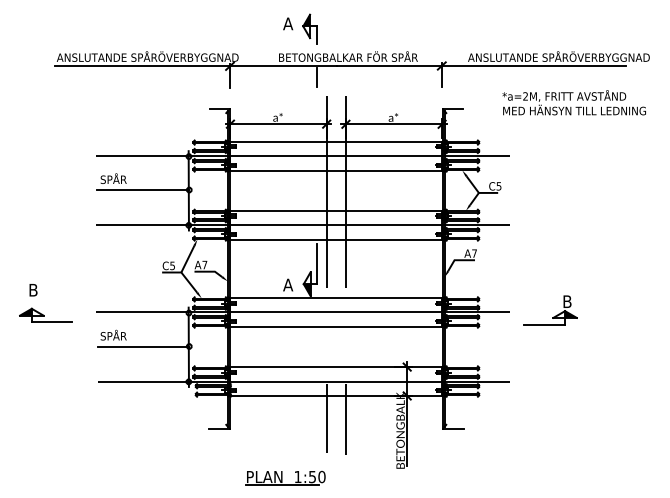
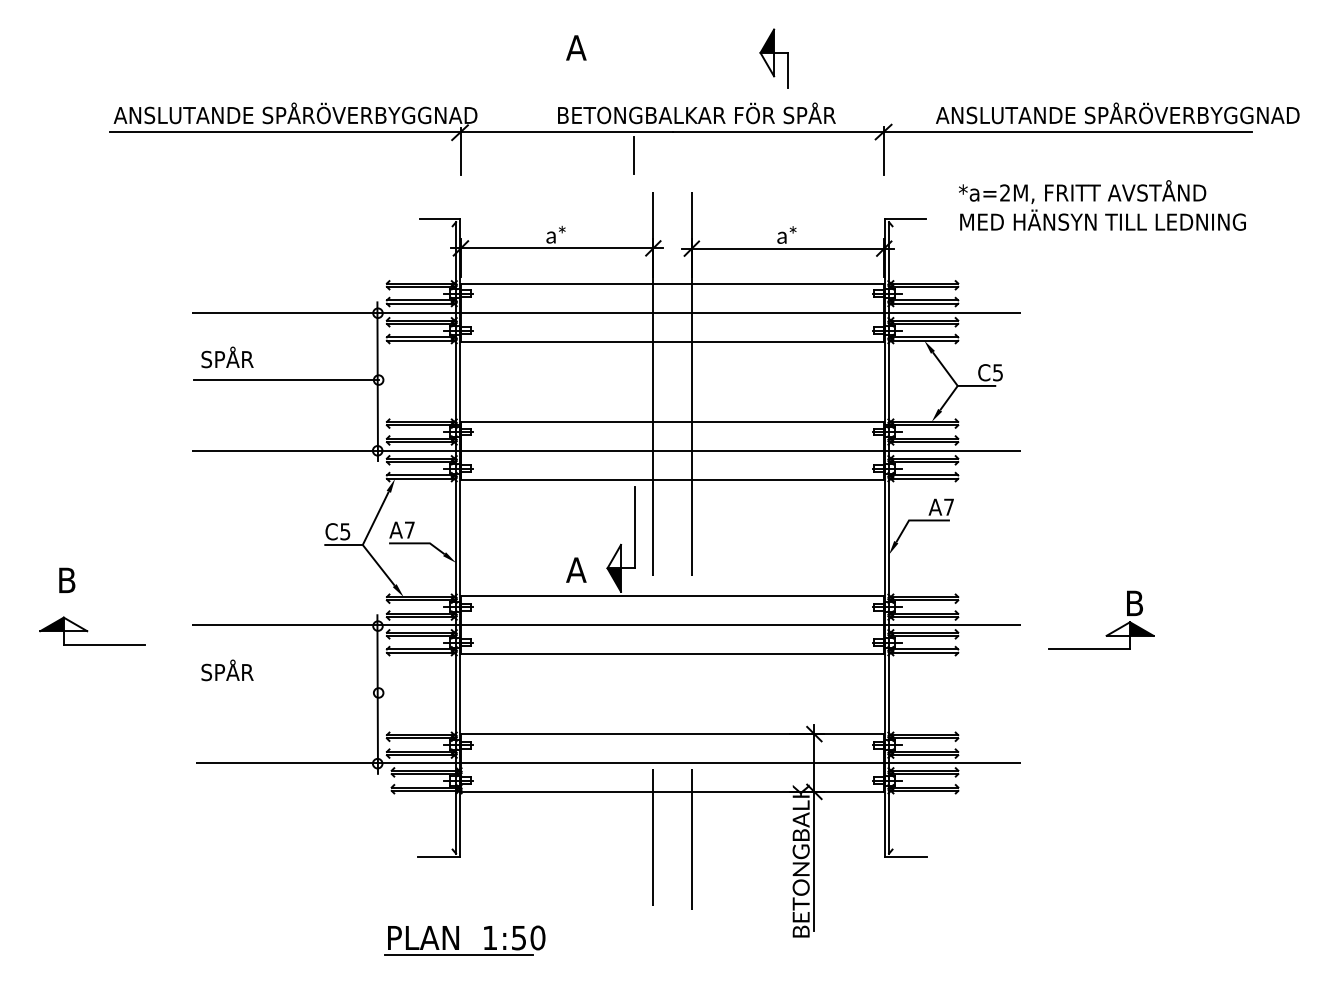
part: (309, 28) -> (772, 57), moved
text: (573, 102) -> (1100, 205), moved
line: (143, 346) -> (287, 692), removed
part: (285, 477) -> (465, 938), moved

